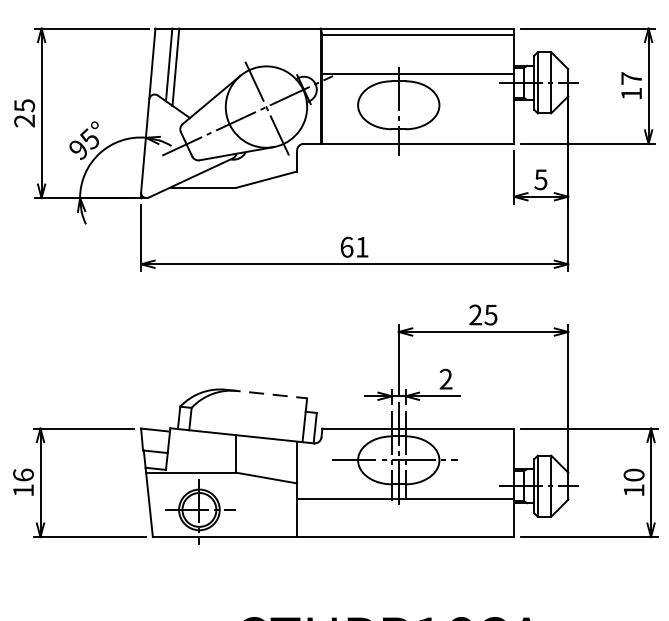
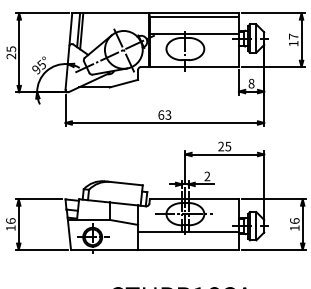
text: (540, 179) -> (251, 83), 5 -> 8
text: (362, 245) -> (168, 114), 61 -> 63
line: (267, 394) -> (124, 183), dashed -> solid
text: (633, 473) -> (294, 220), 10 -> 16

